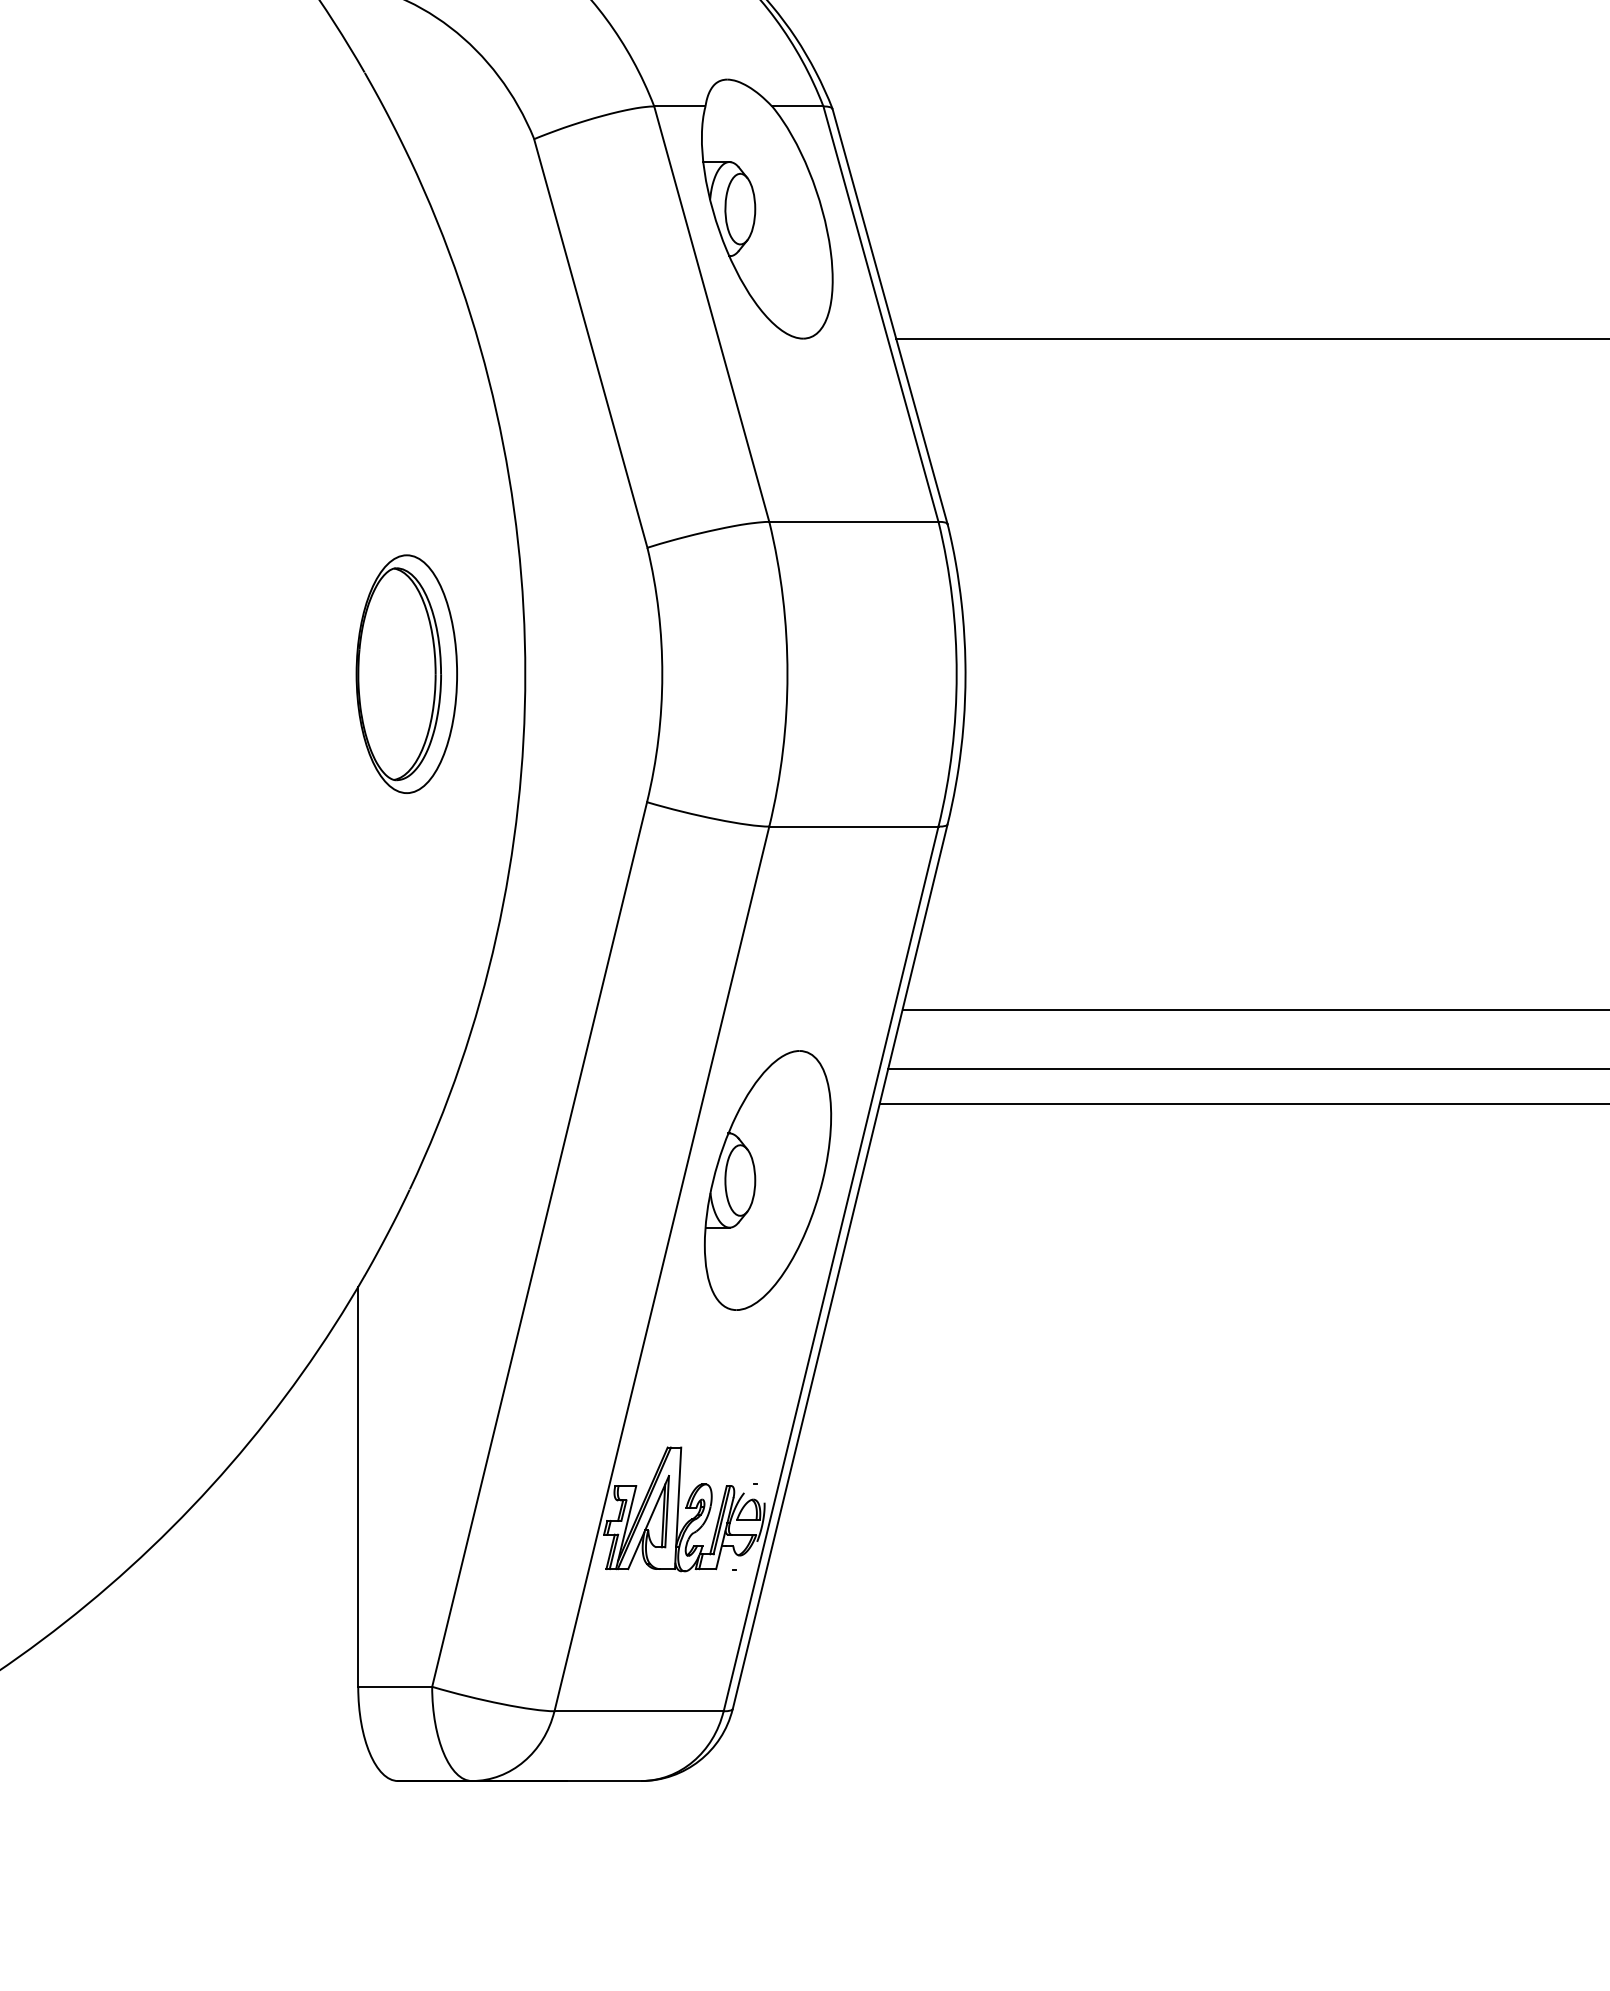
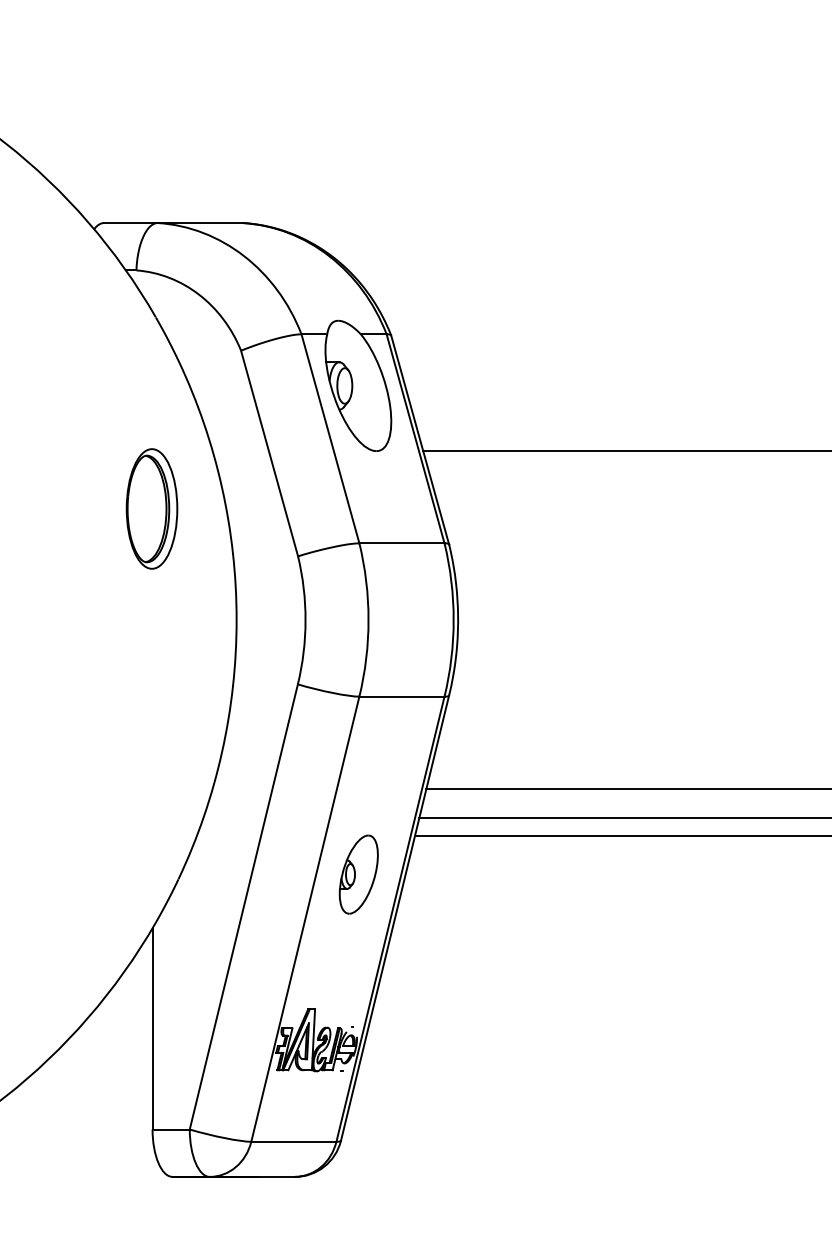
part: (405, 673) -> (151, 508), moved
part: (767, 1180) -> (358, 874), size x0.6

